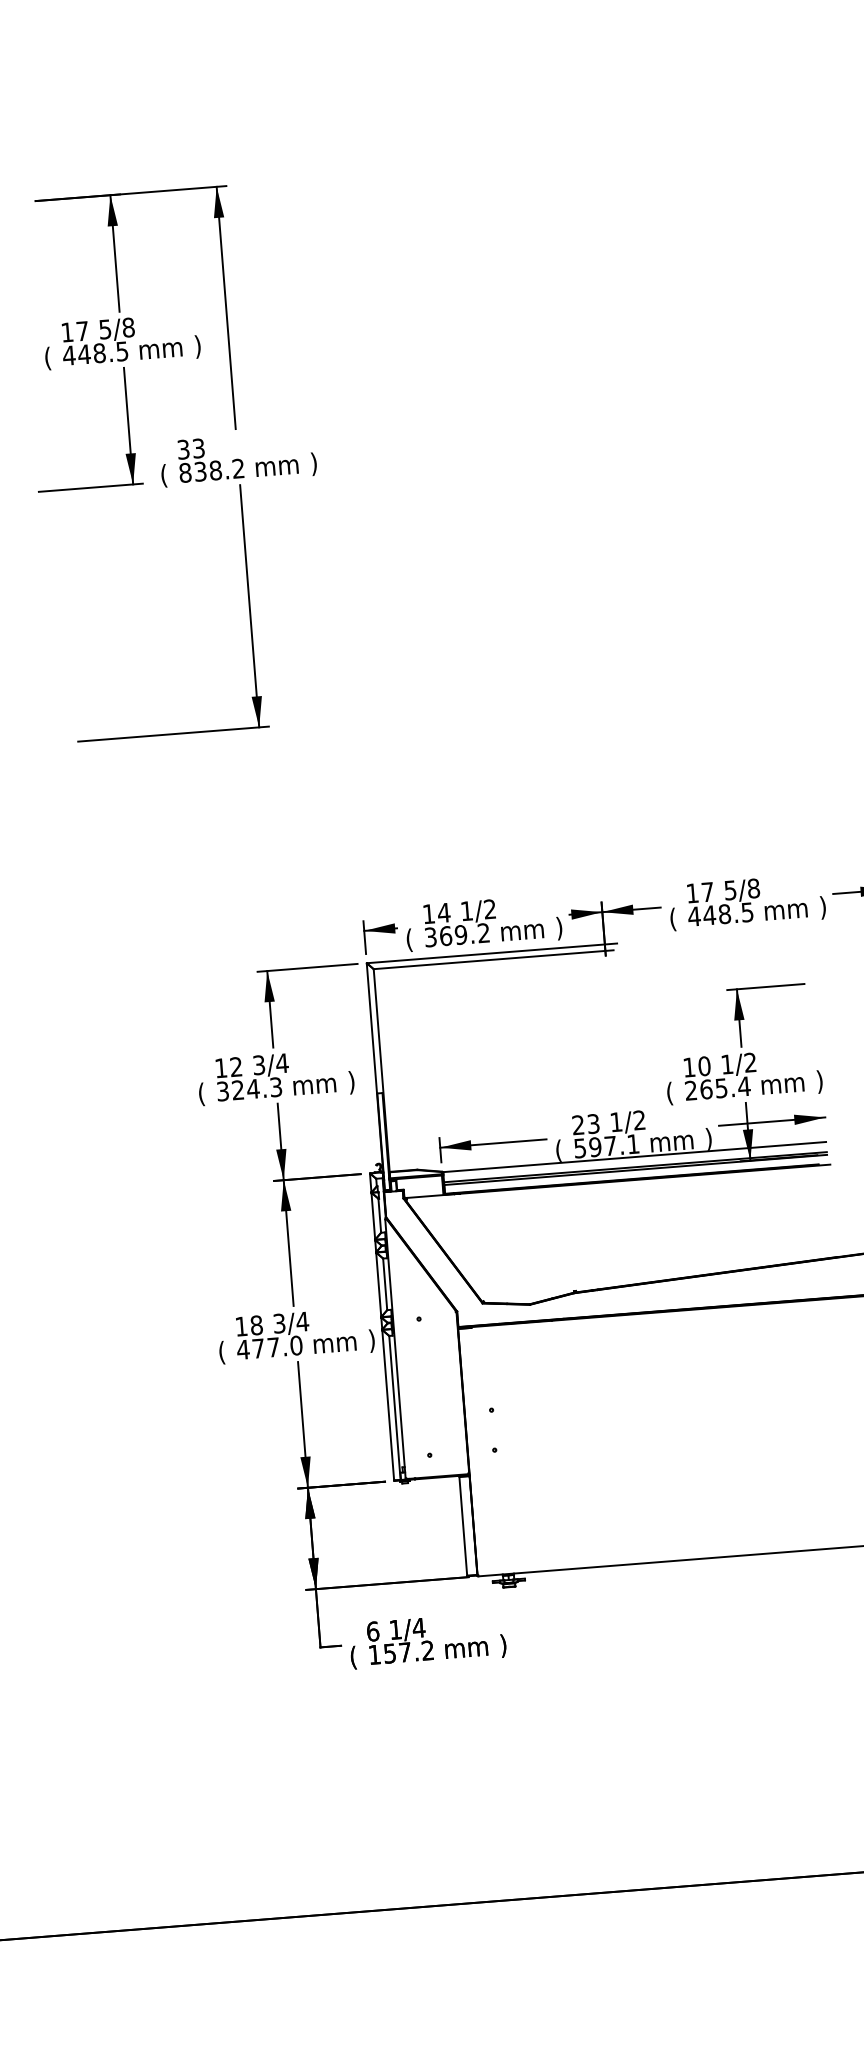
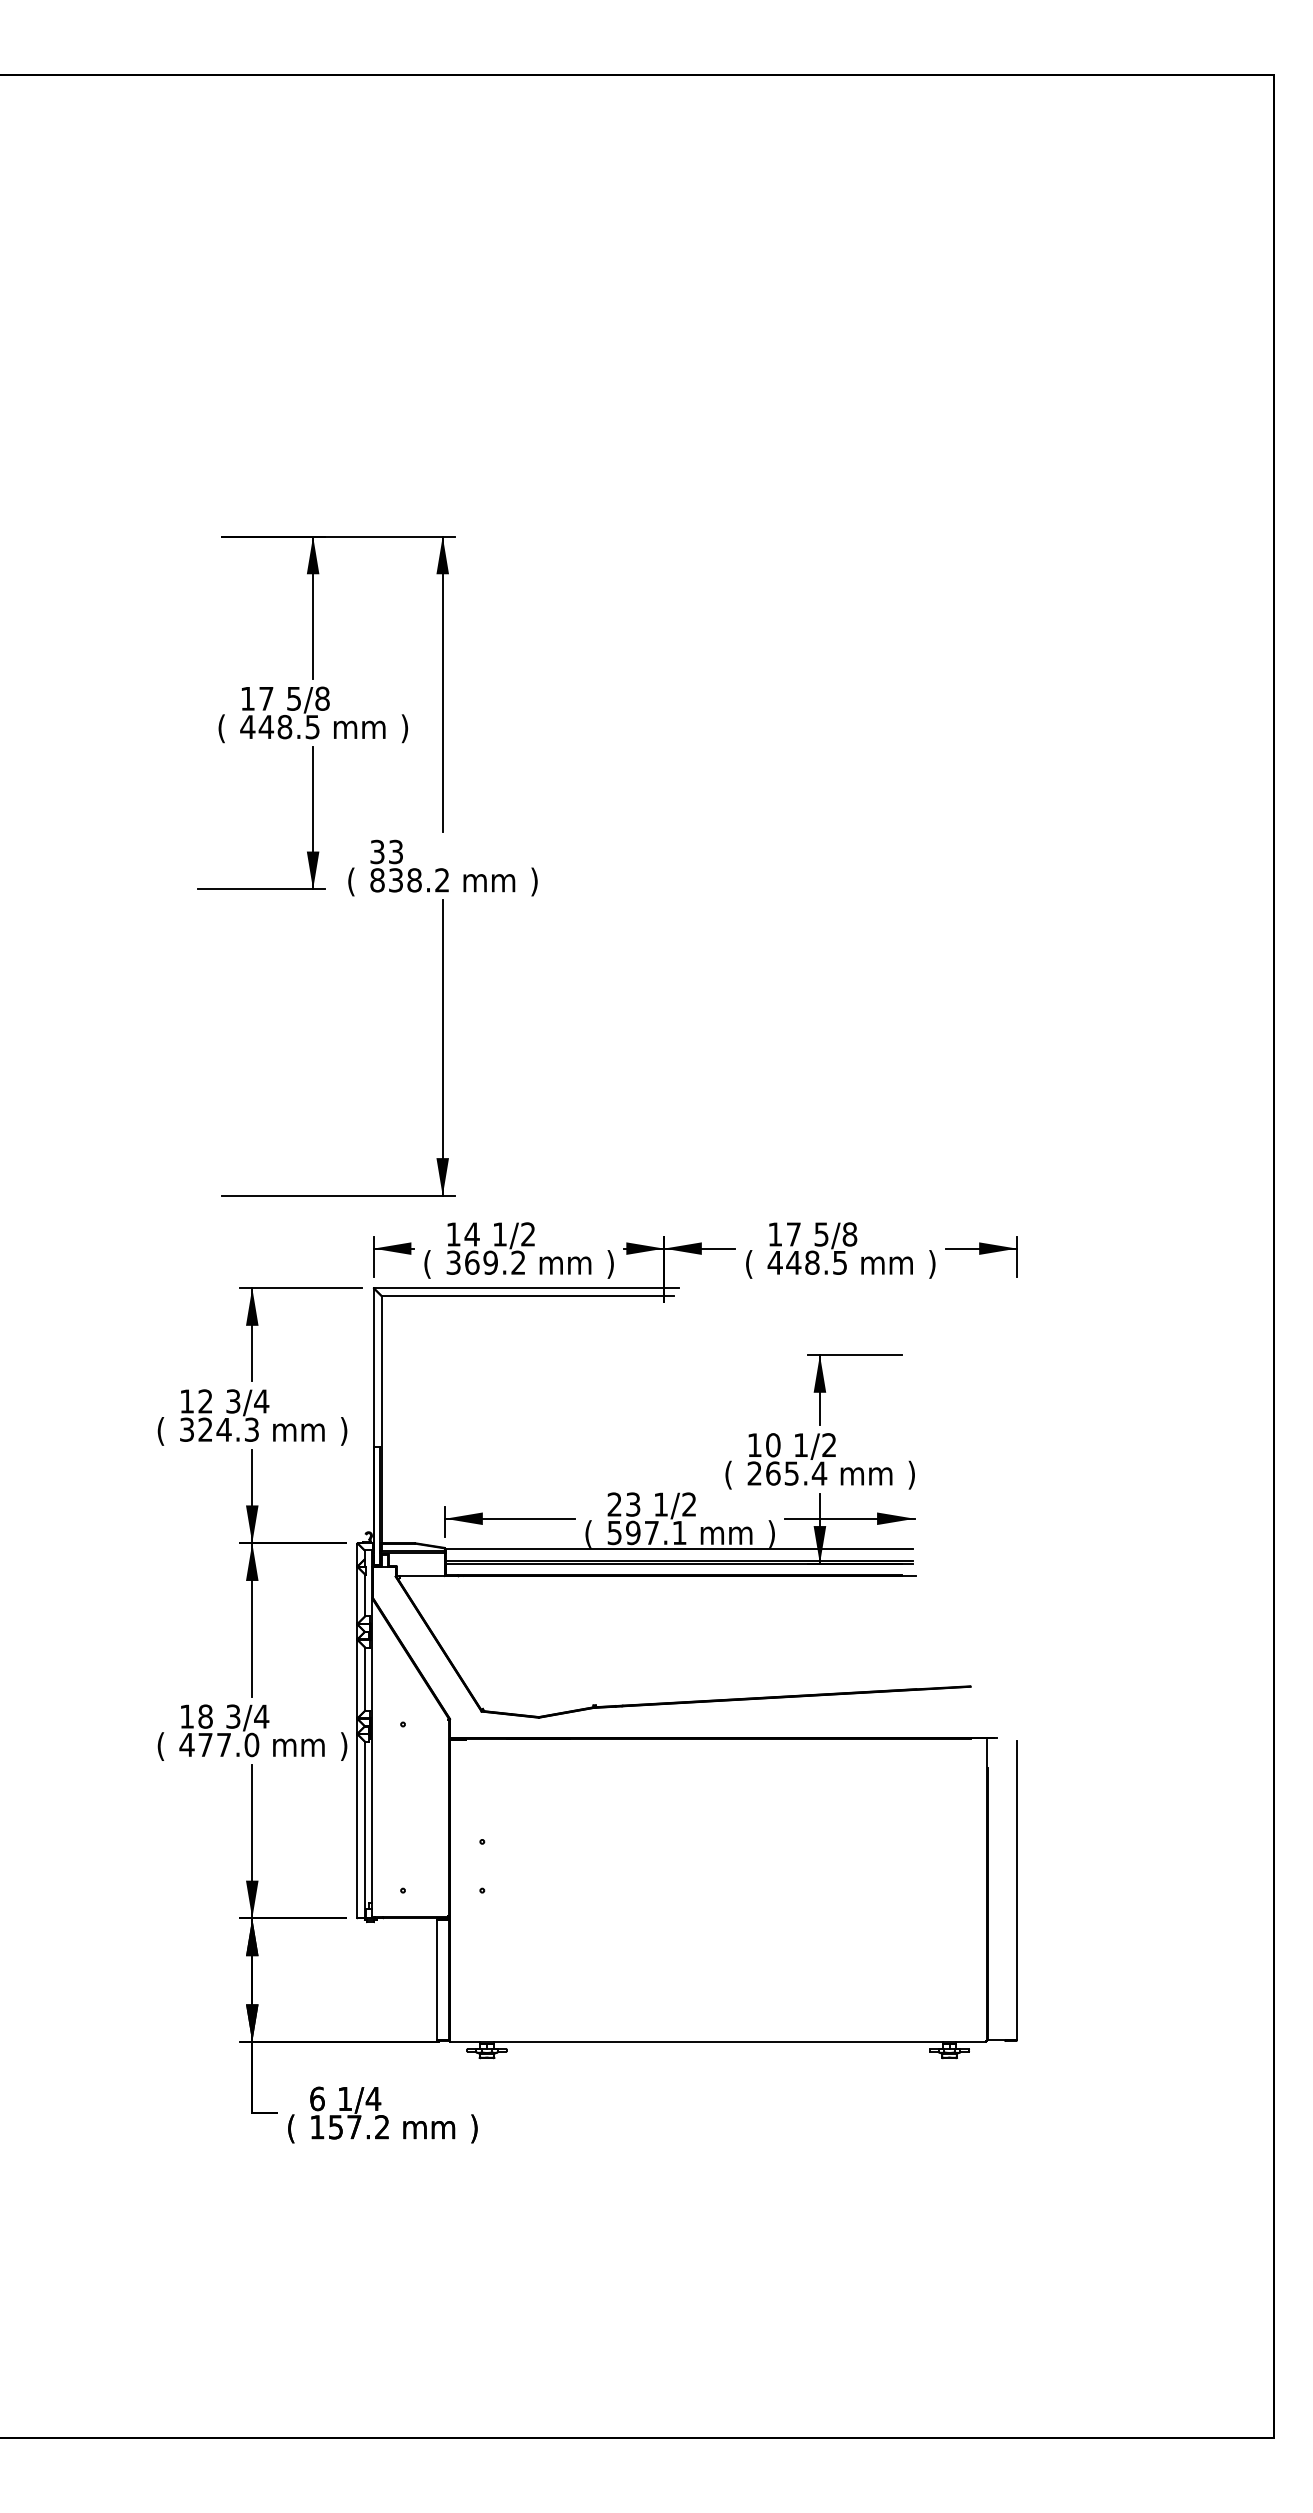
part: (176, 462) -> (367, 866), moved

